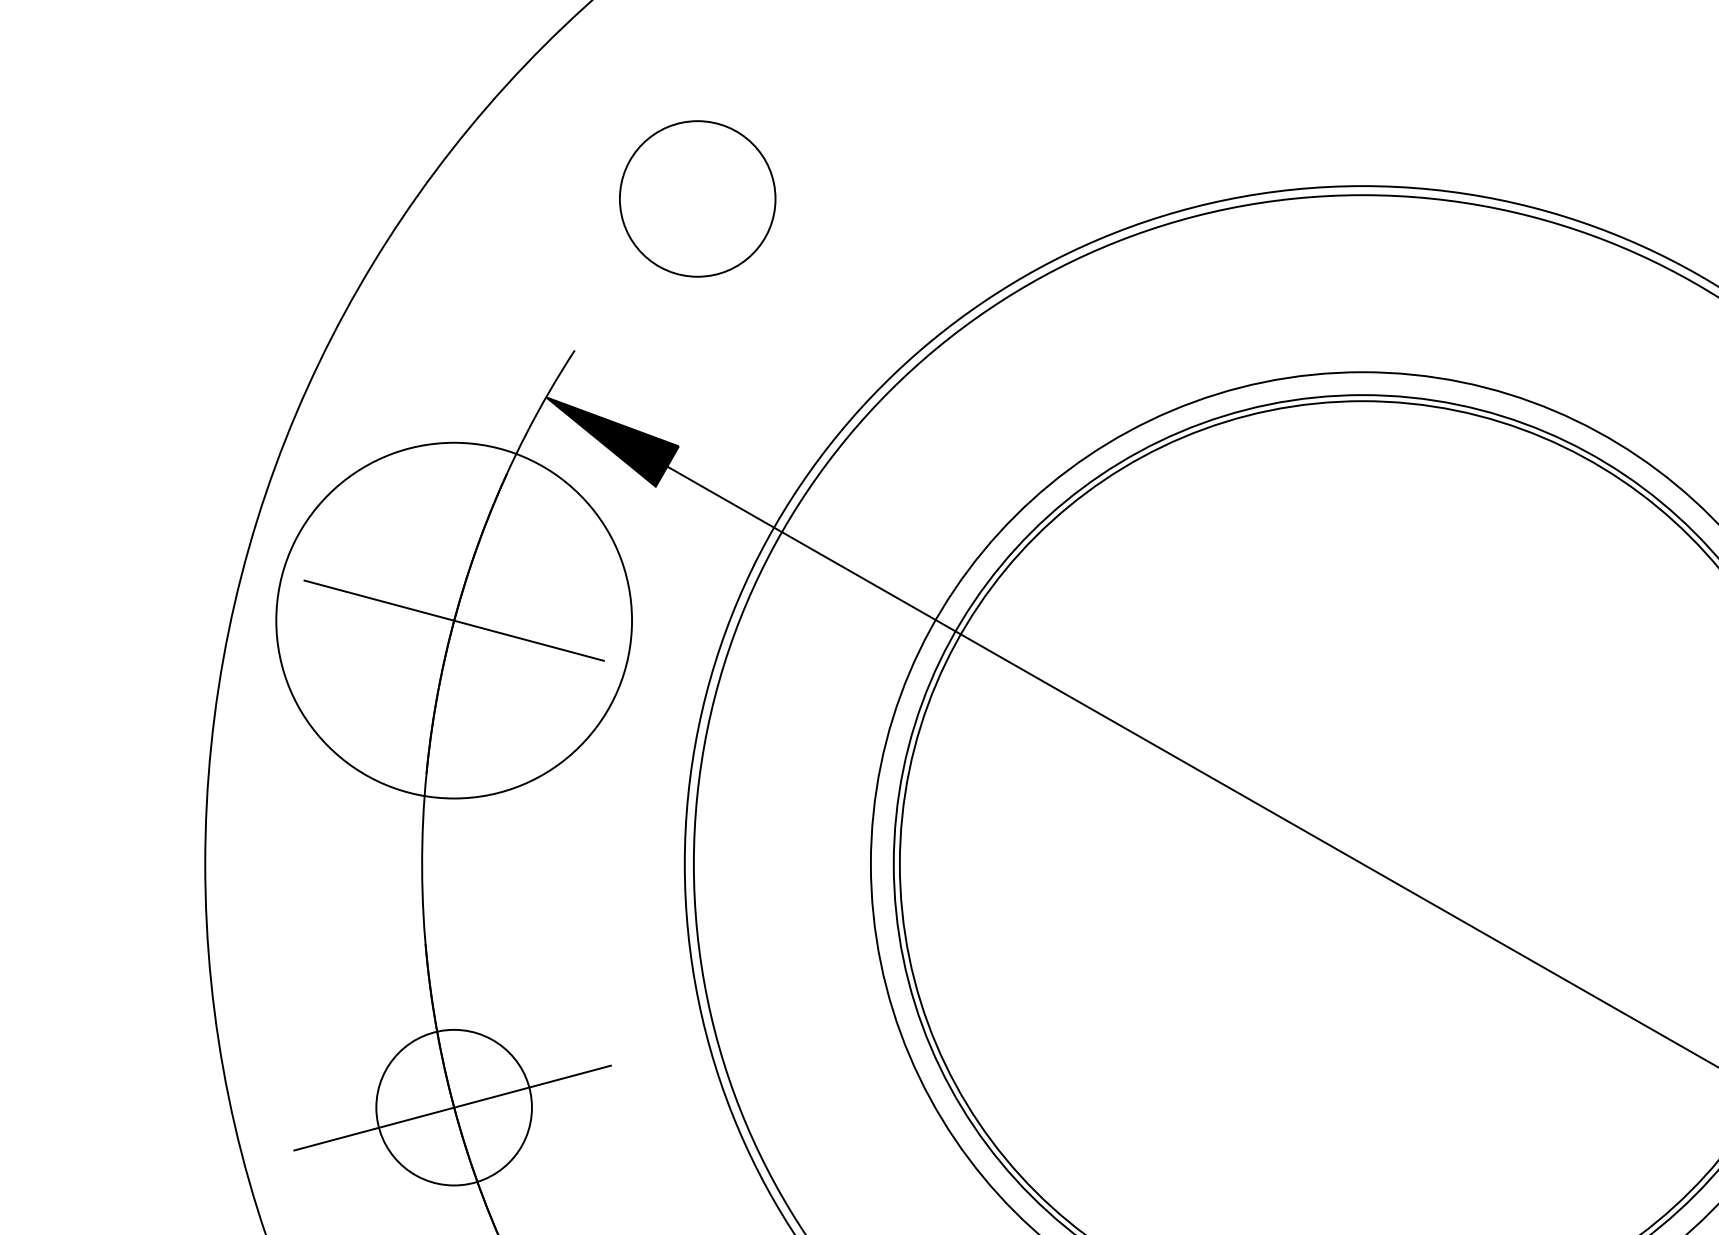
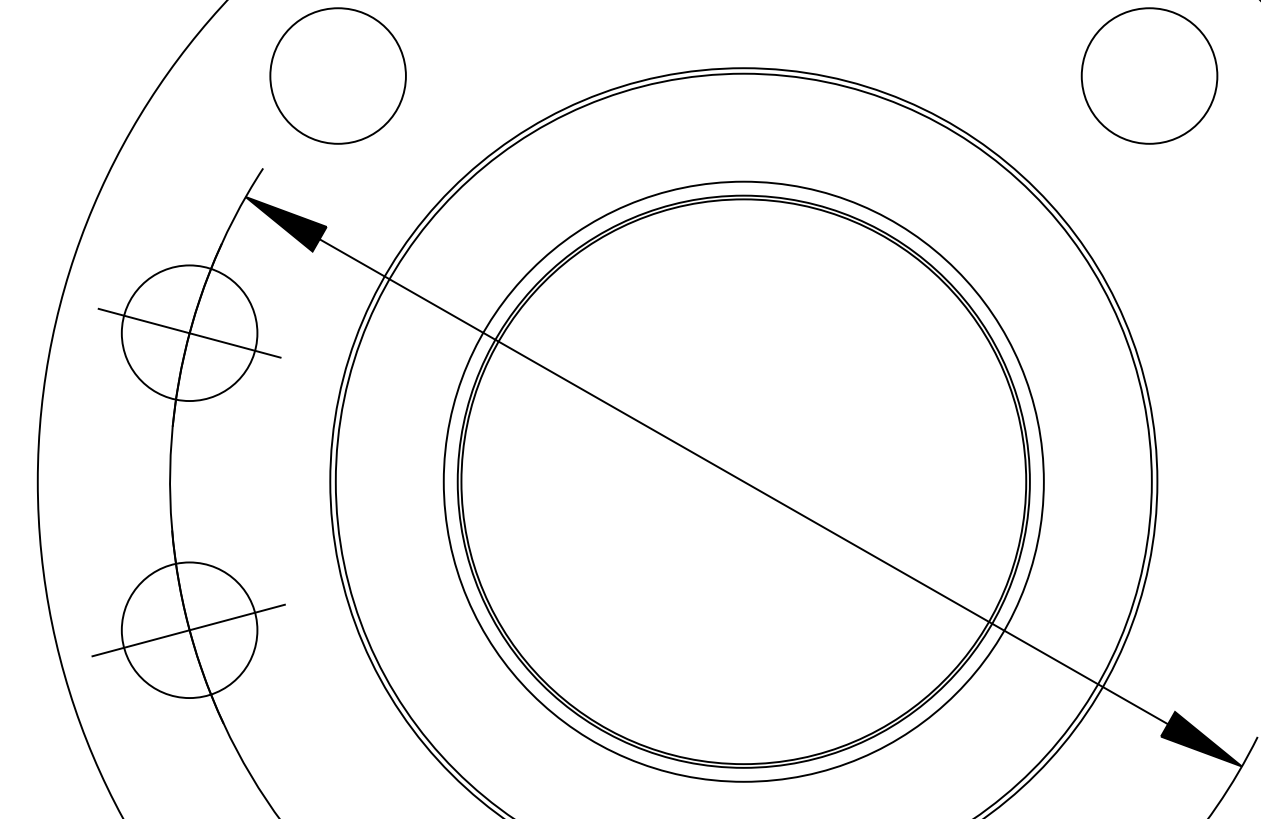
circle: (696, 198) -> (337, 75), size x1.43
circle: (453, 621) -> (189, 333), size x0.62
circle: (453, 1108) -> (189, 630), size x1.43

